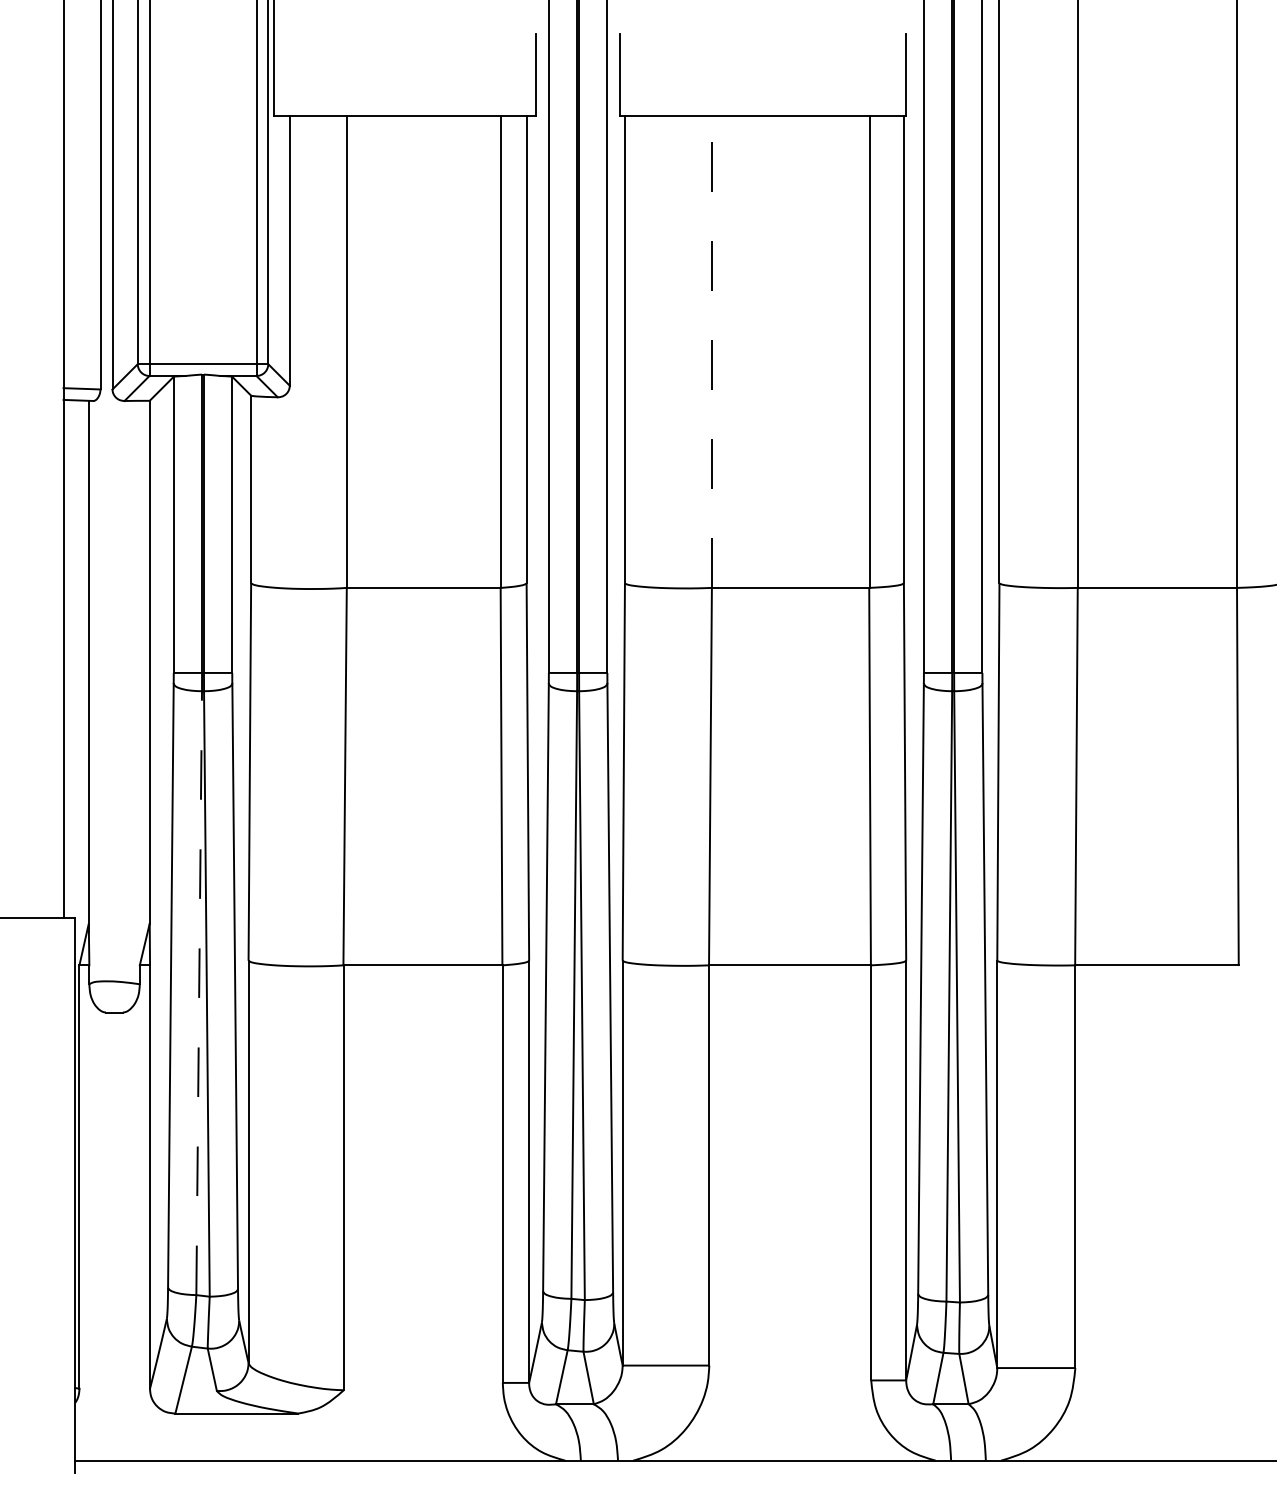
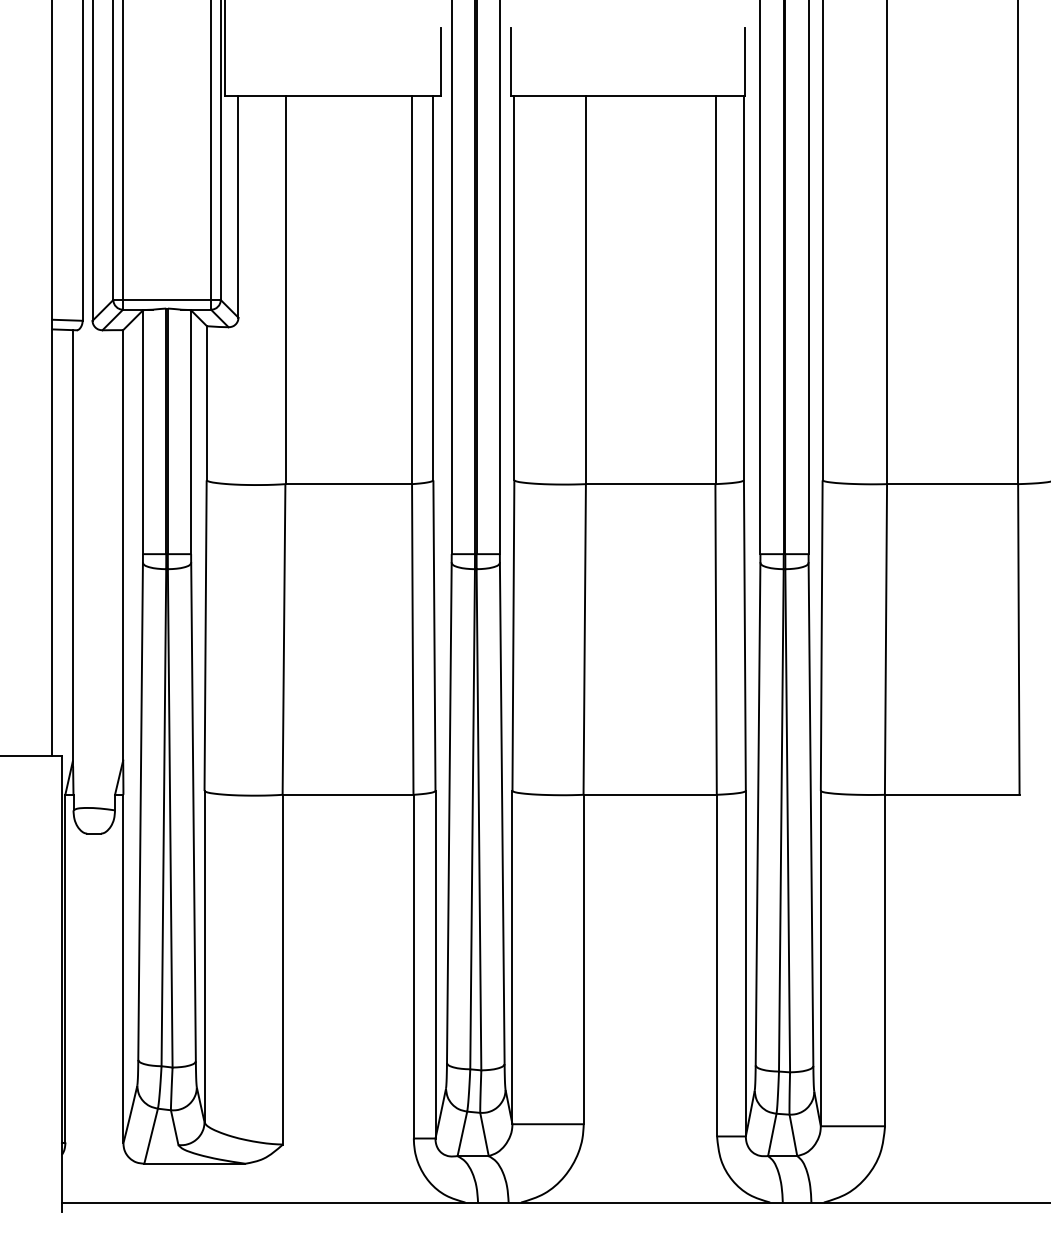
line: (712, 352) -> (586, 290), dashed -> solid
line: (199, 993) -> (164, 817), dashed -> solid

